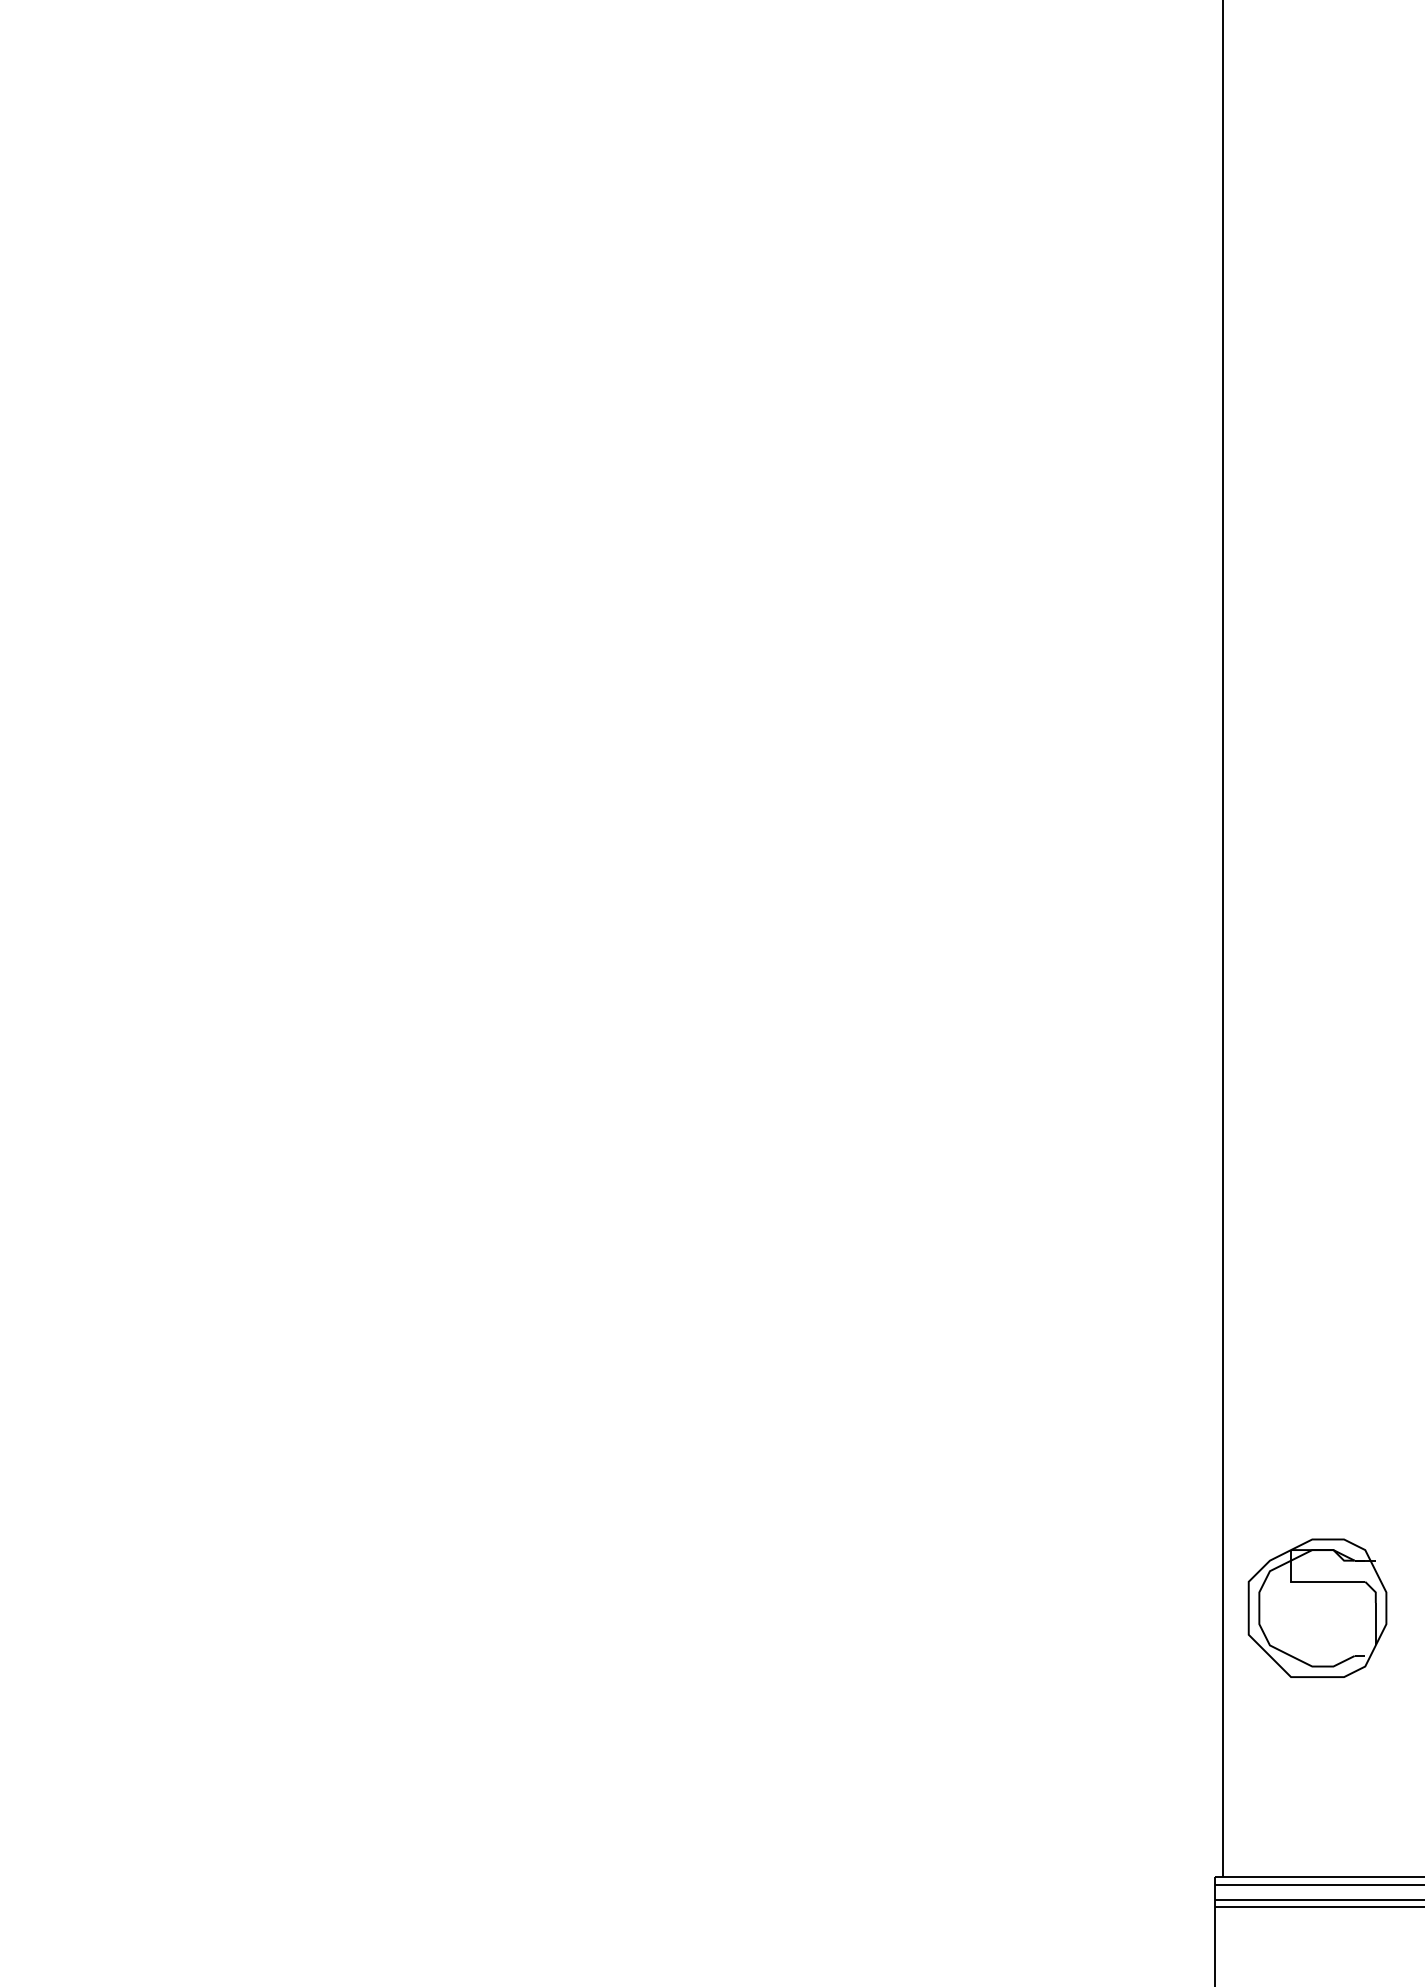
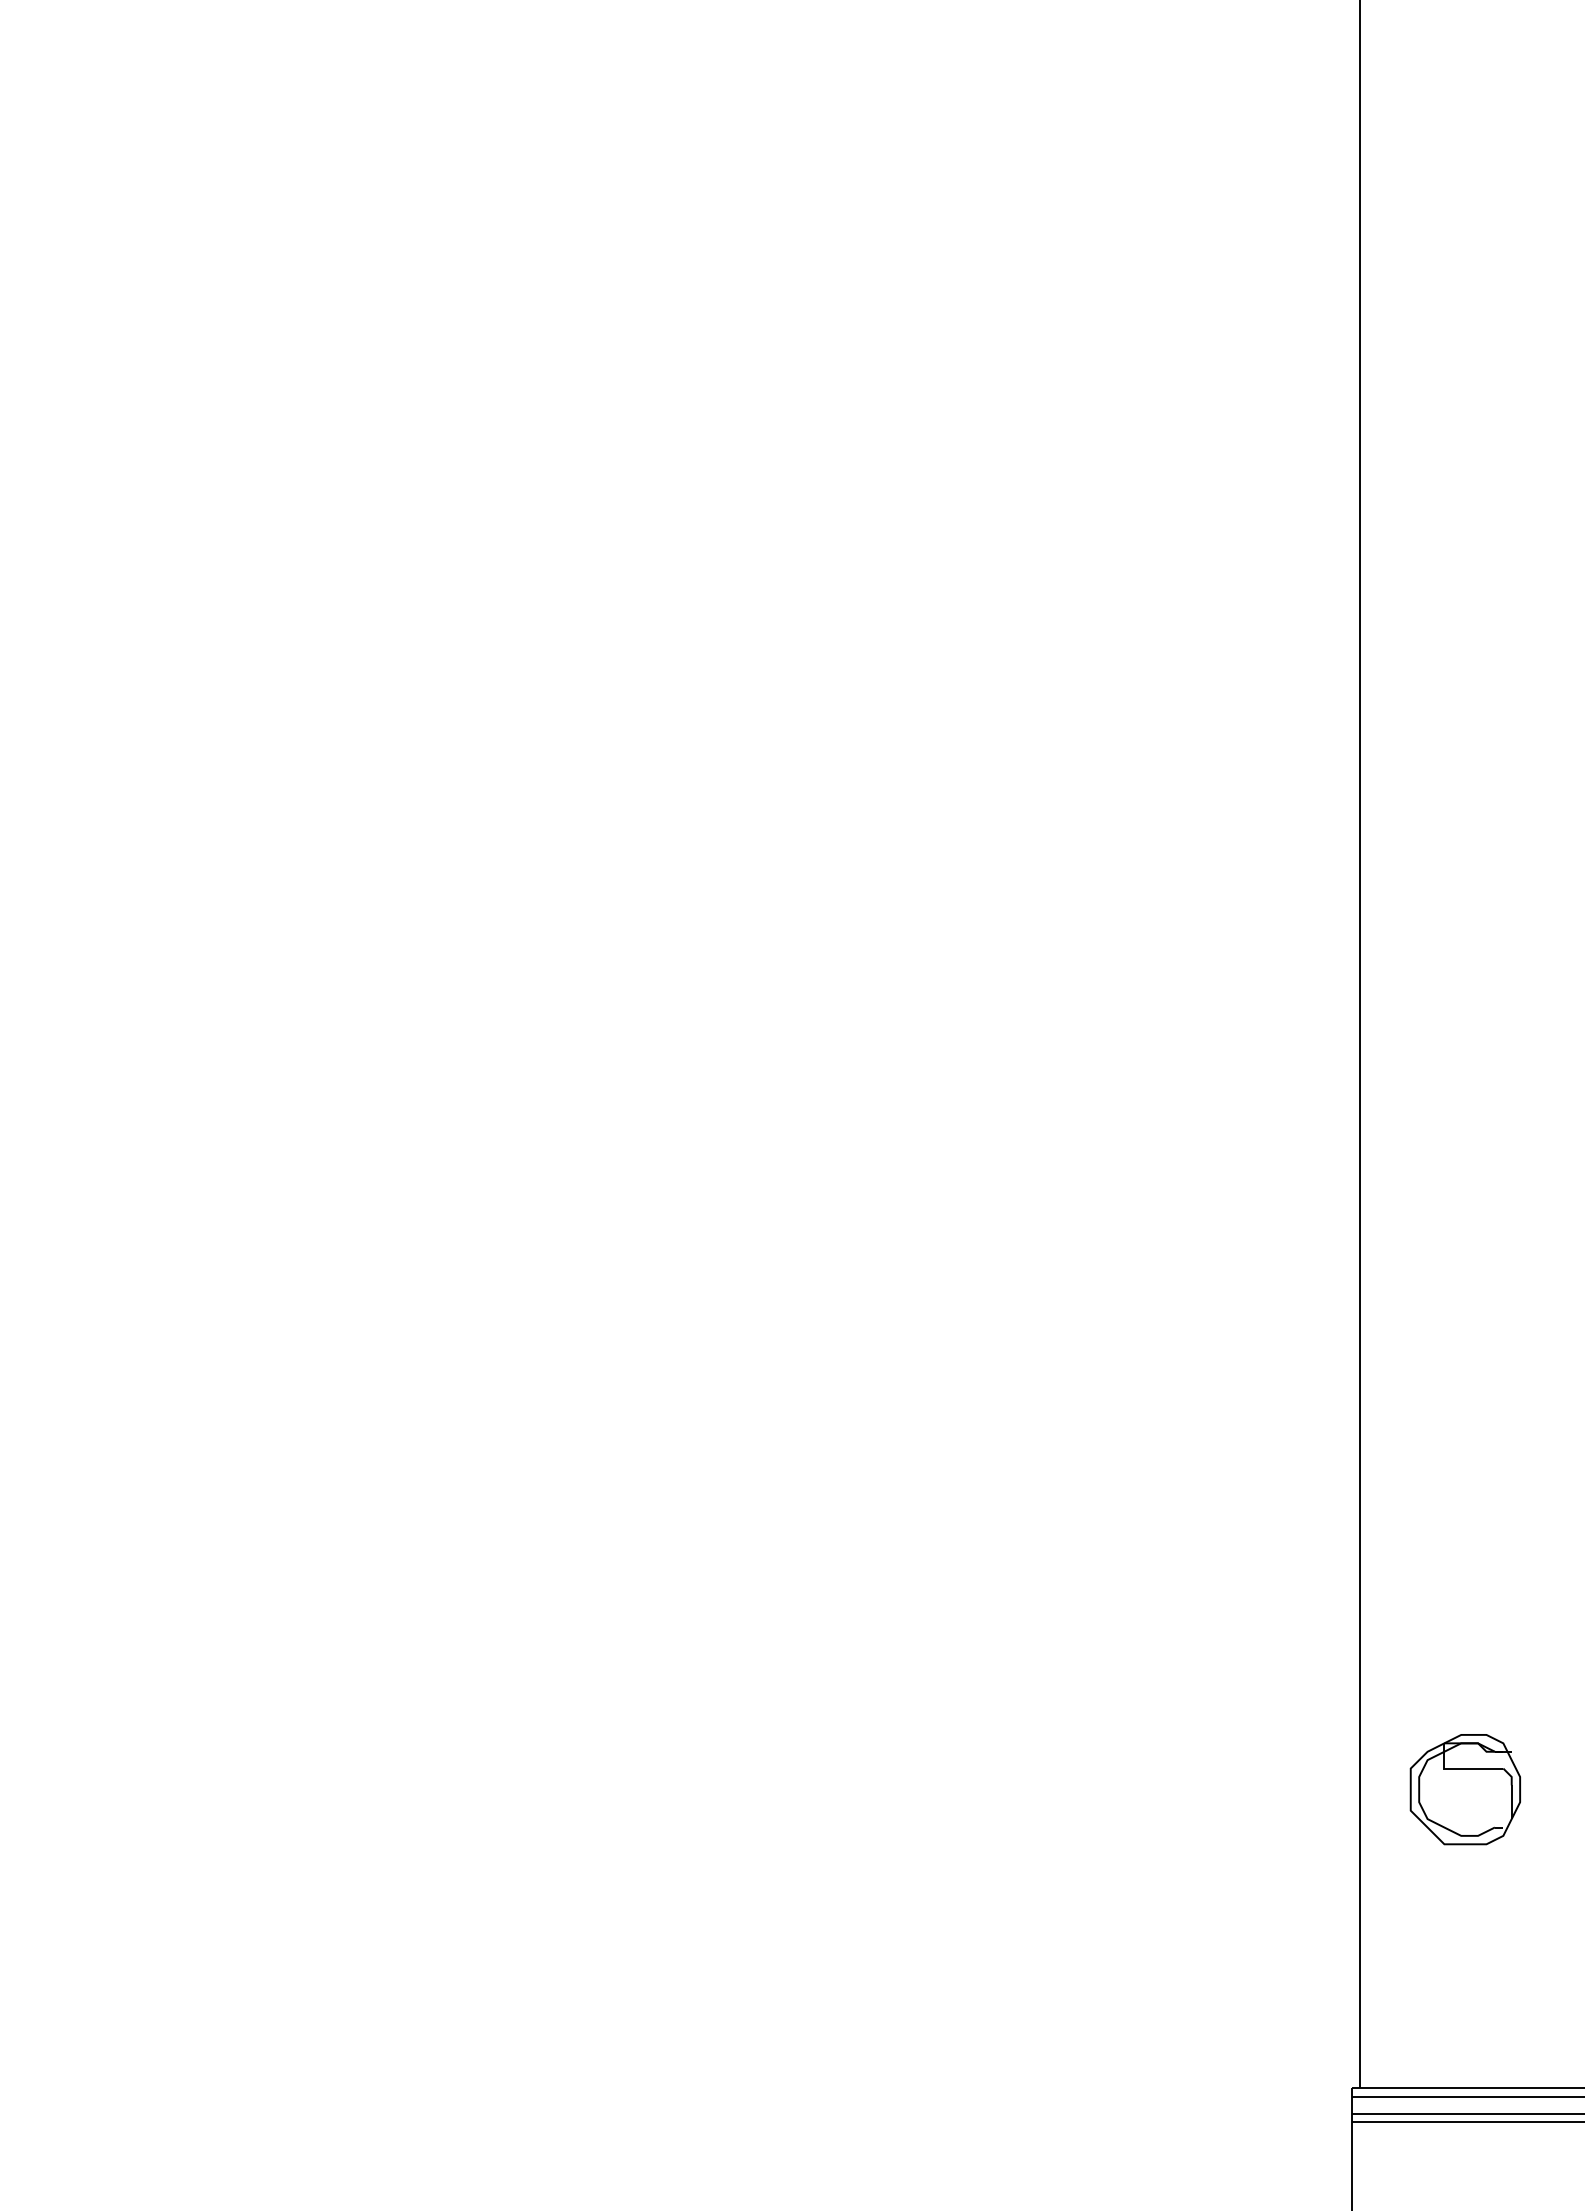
part: (1316, 1608) -> (1464, 1789), size x0.71

